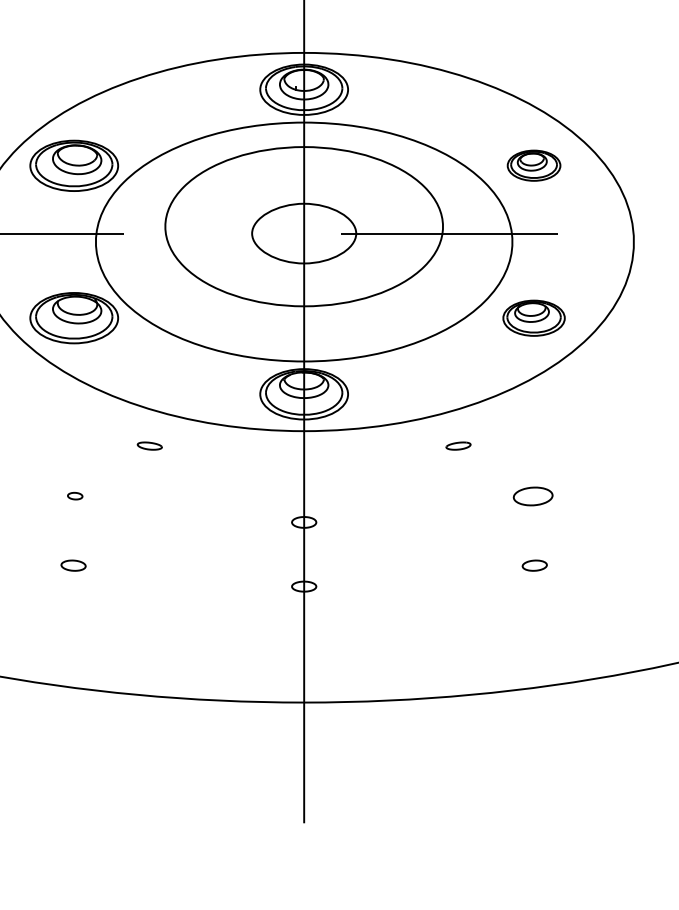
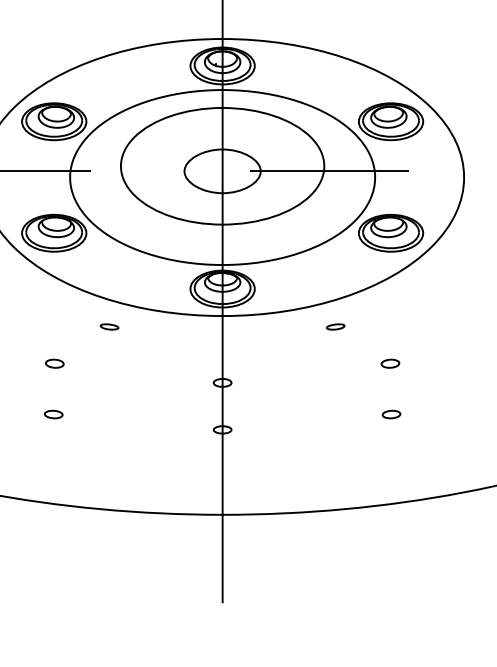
part: (533, 165) -> (390, 121), size x1.67
part: (533, 318) -> (390, 233), size x1.43
part: (75, 495) -> (55, 363), size x1.67
part: (533, 495) -> (390, 363), size x0.62

